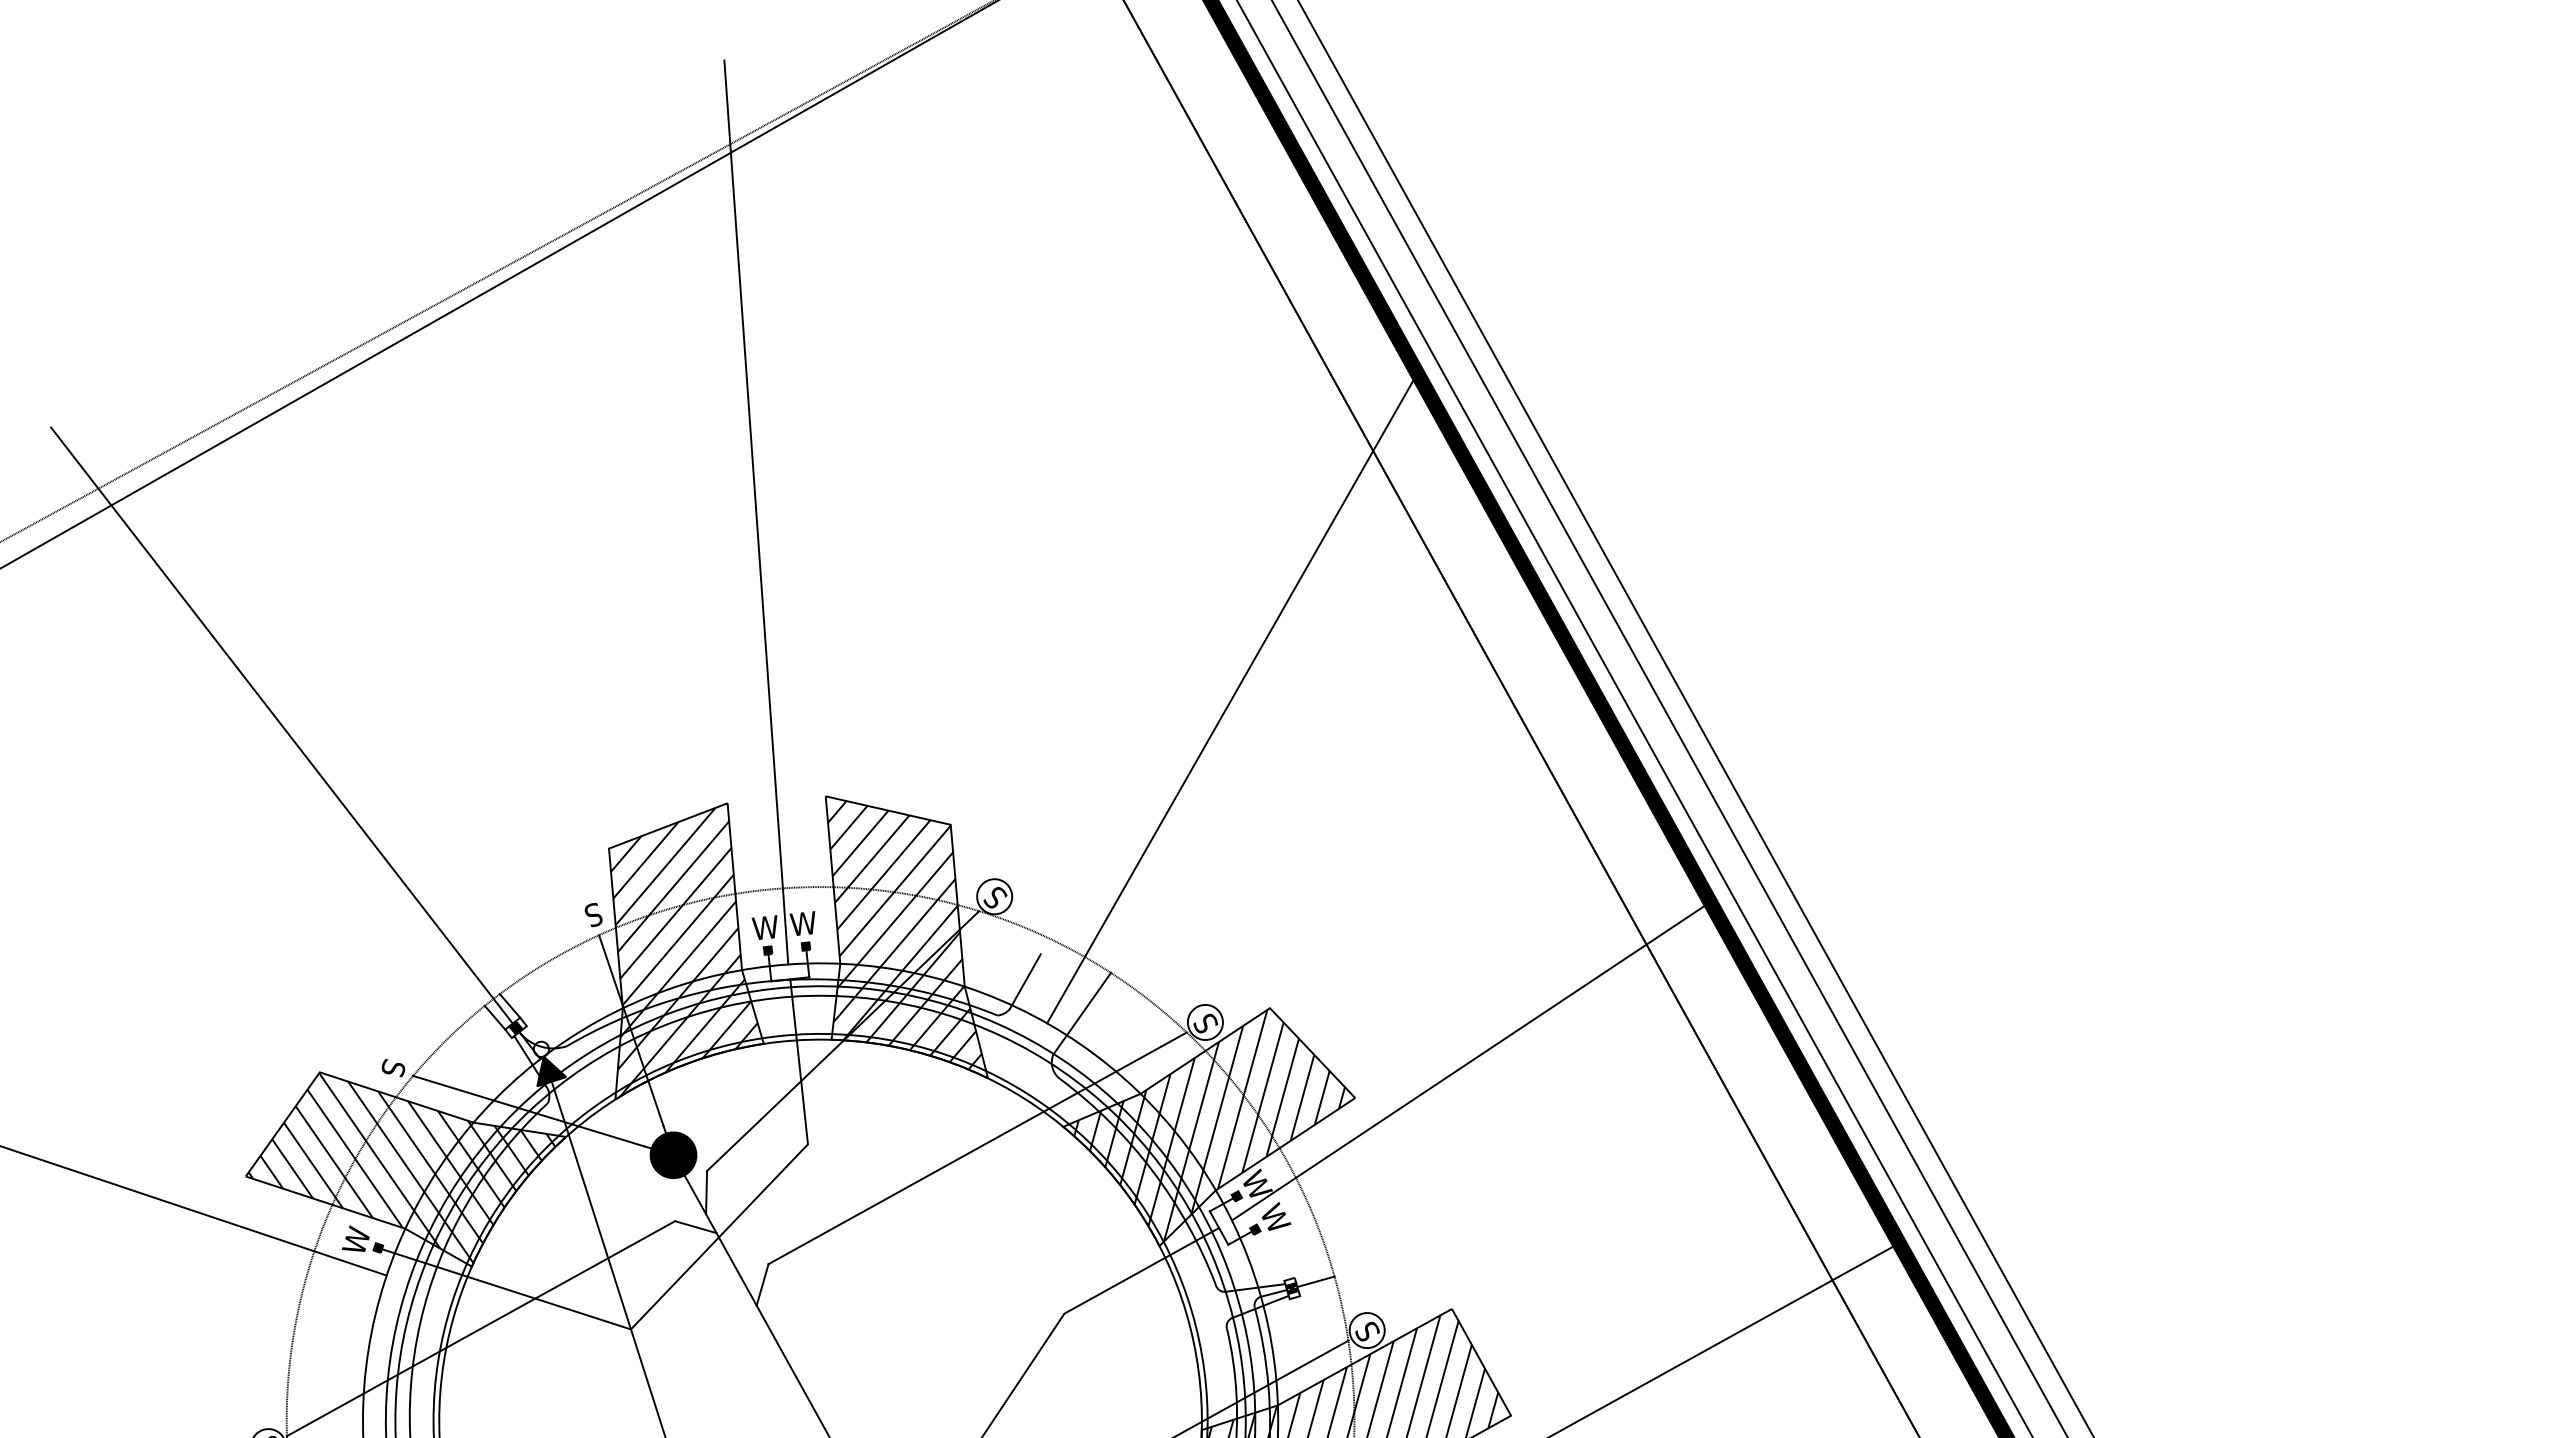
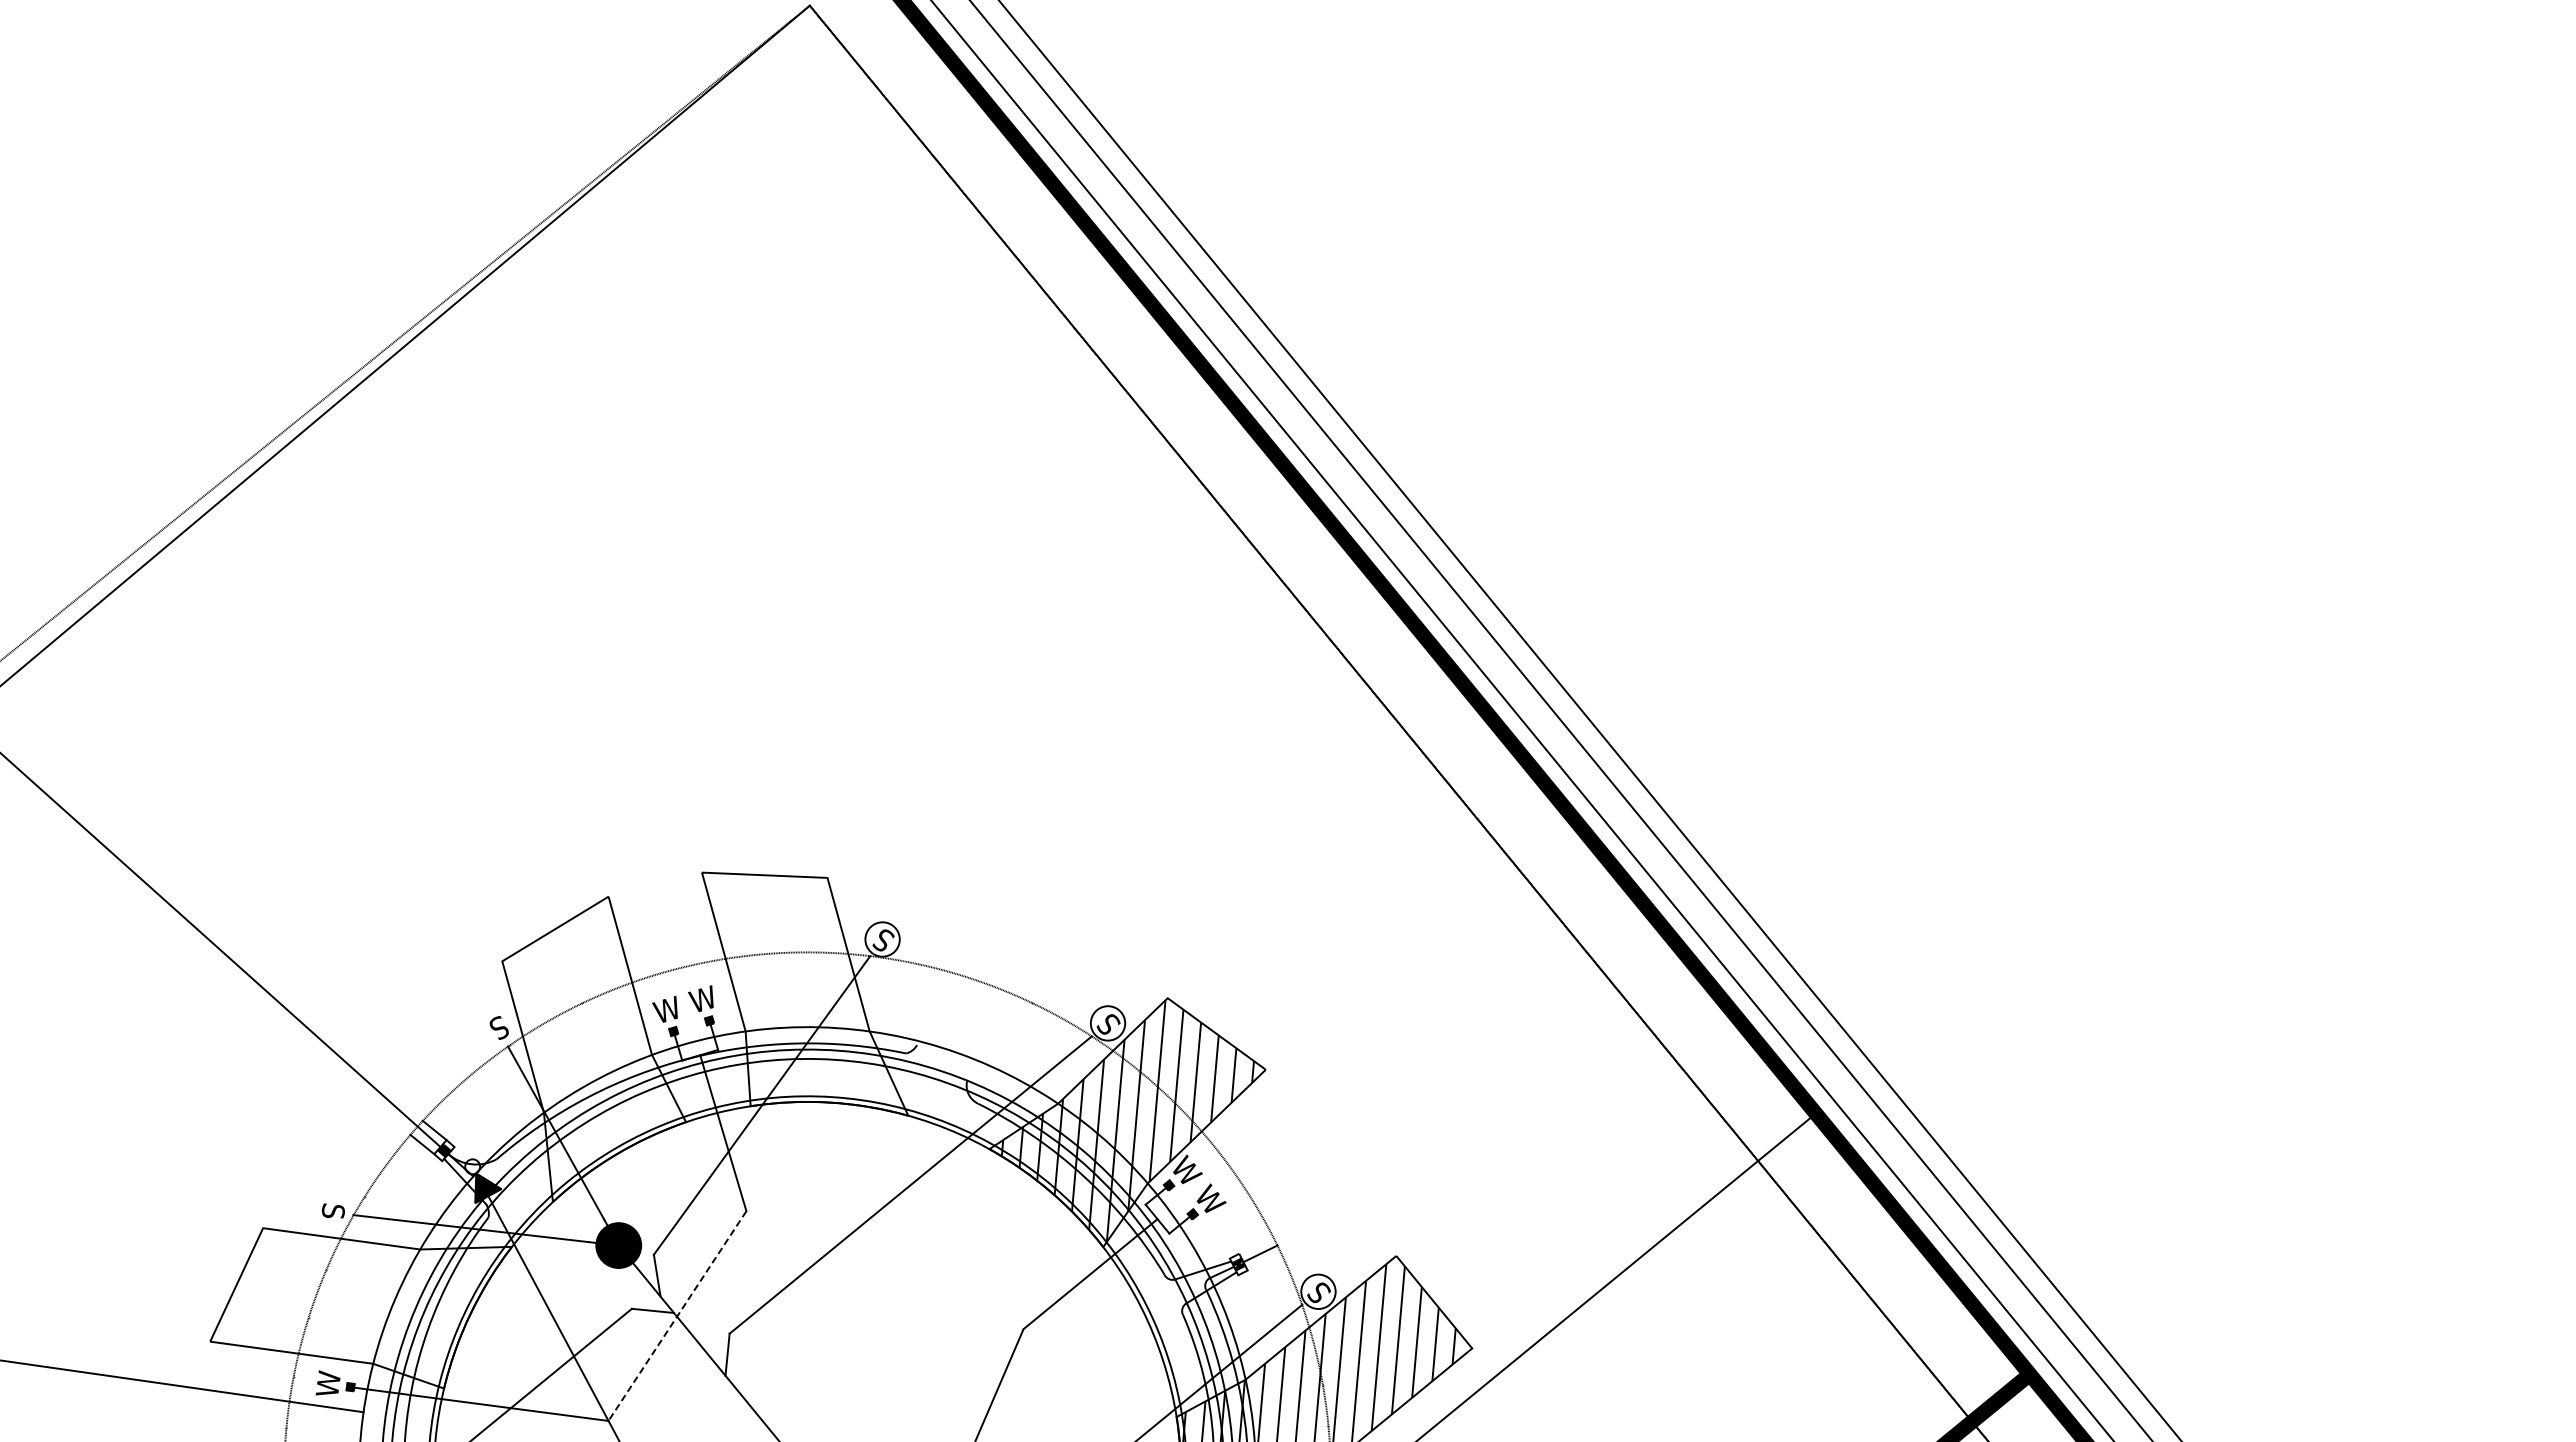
line: (755, 512) -> (584, 611), removed
line: (1232, 698) -> (1076, 706), removed
hatch: (909, 938) -> (807, 994), removed
hatch: (683, 954) -> (592, 1050), removed
line: (1025, 981) -> (927, 1015), removed
line: (1082, 1013) -> (987, 1036), removed
line: (1470, 1060) -> (1370, 1013), removed
hatch: (400, 1168) -> (357, 1306), removed
line: (719, 1237) -> (677, 1316), solid -> dashed

